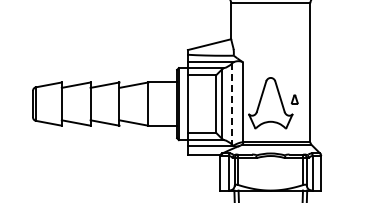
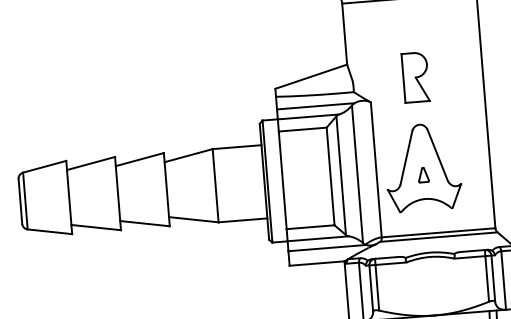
part: (270, 49) -> (415, 76), added
part: (294, 99) -> (423, 174), moved
line: (232, 104) -> (358, 174), dashed -> solid

